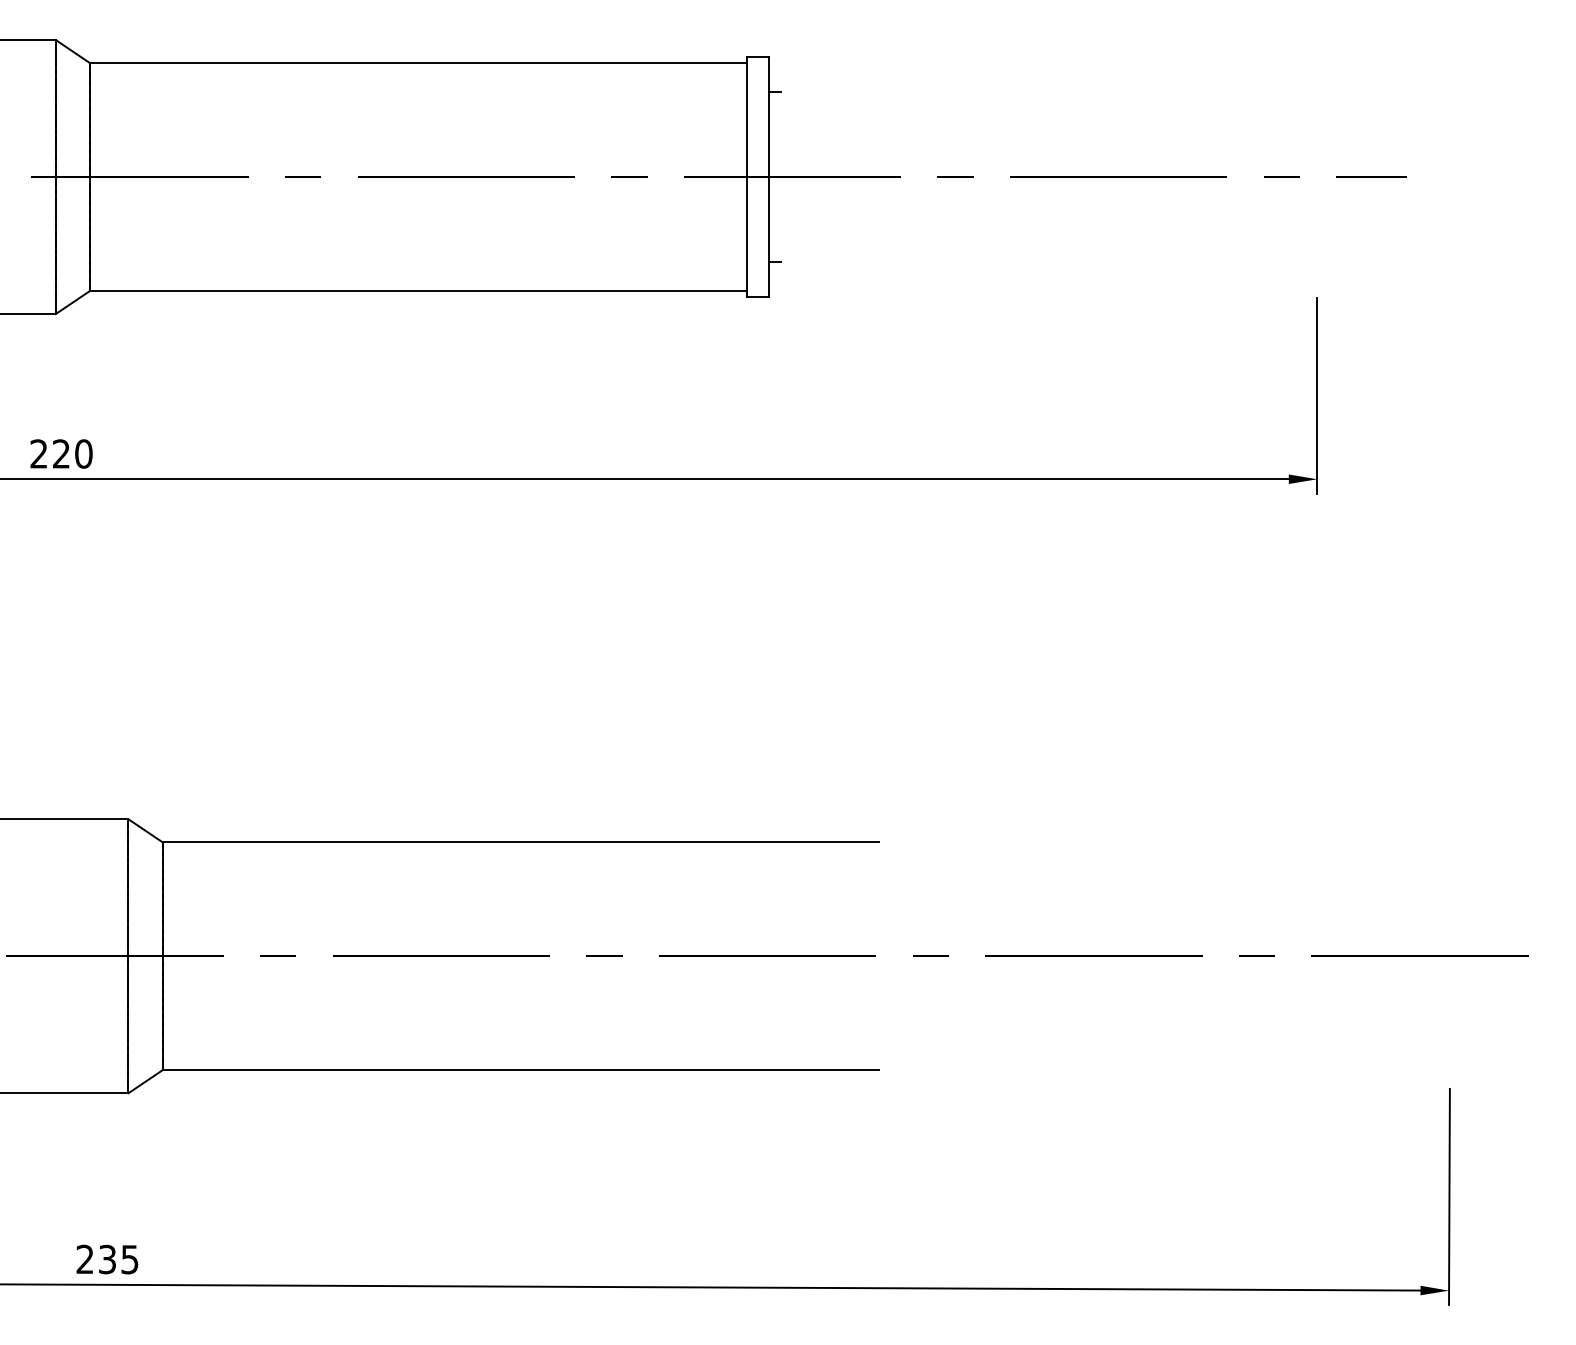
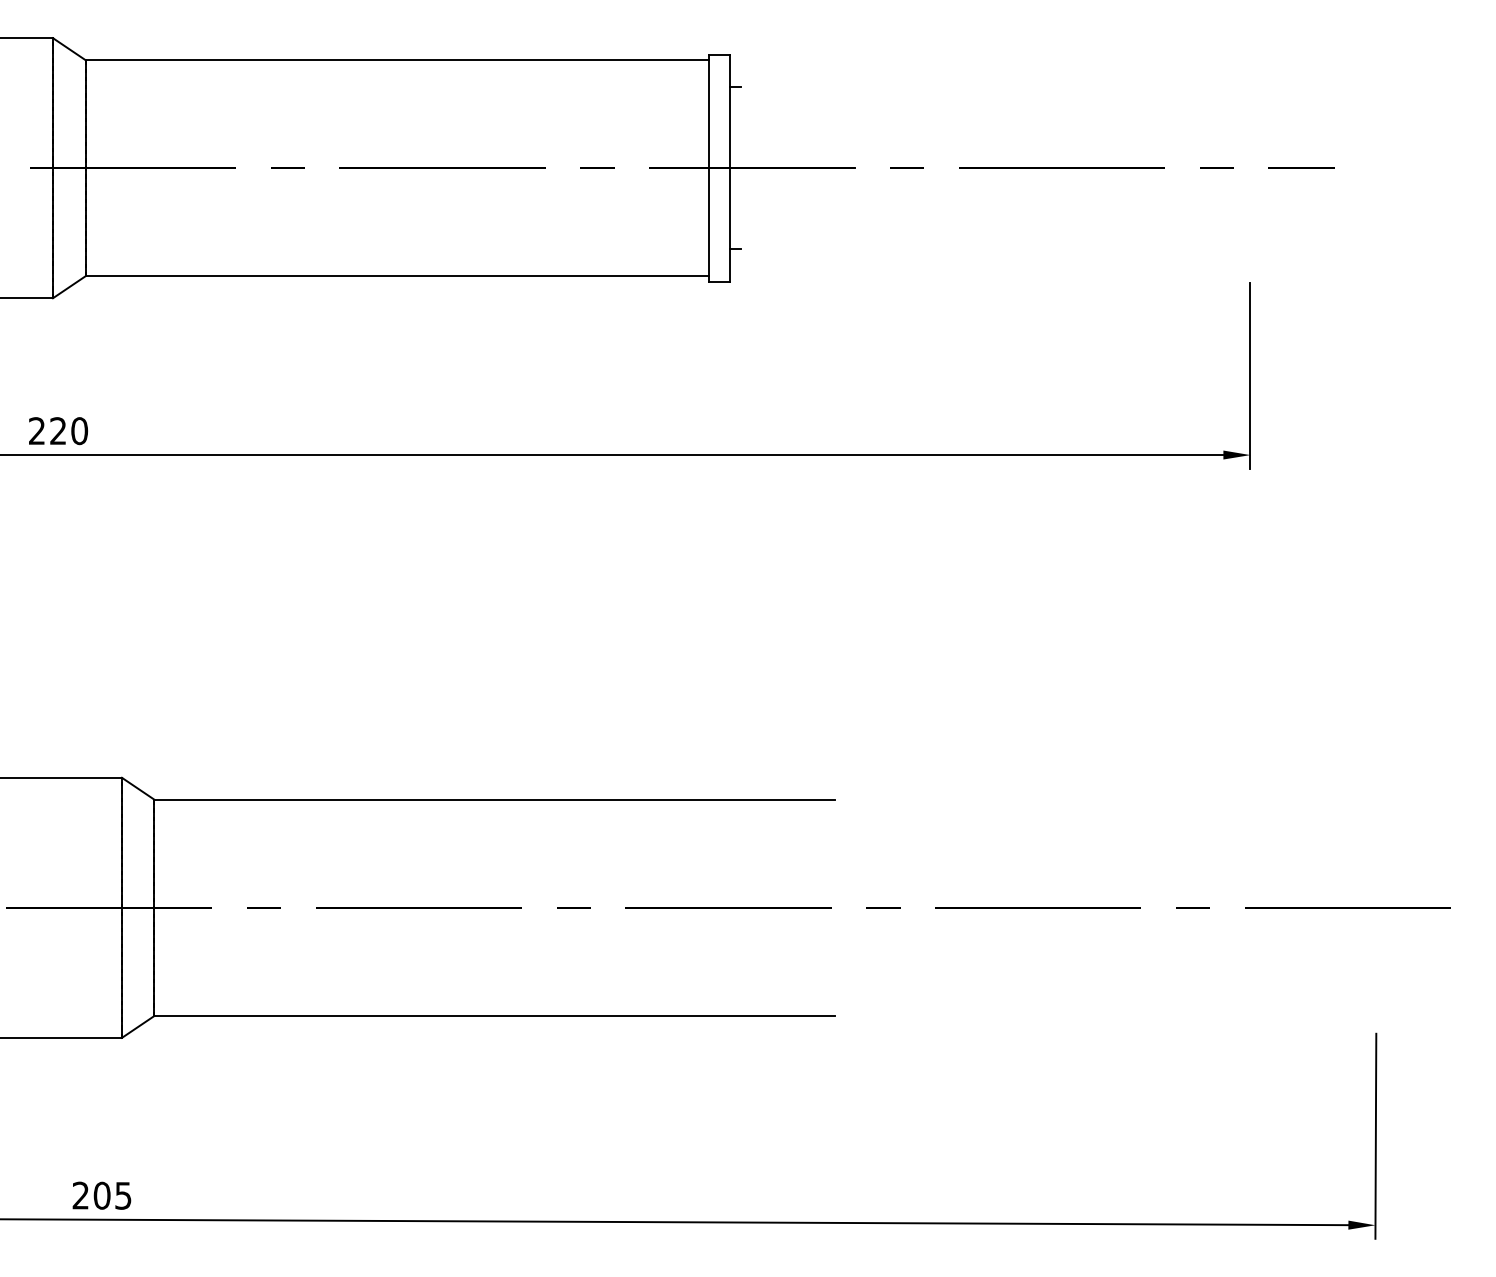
text: (106, 1259) -> (101, 1195), 235 -> 205

